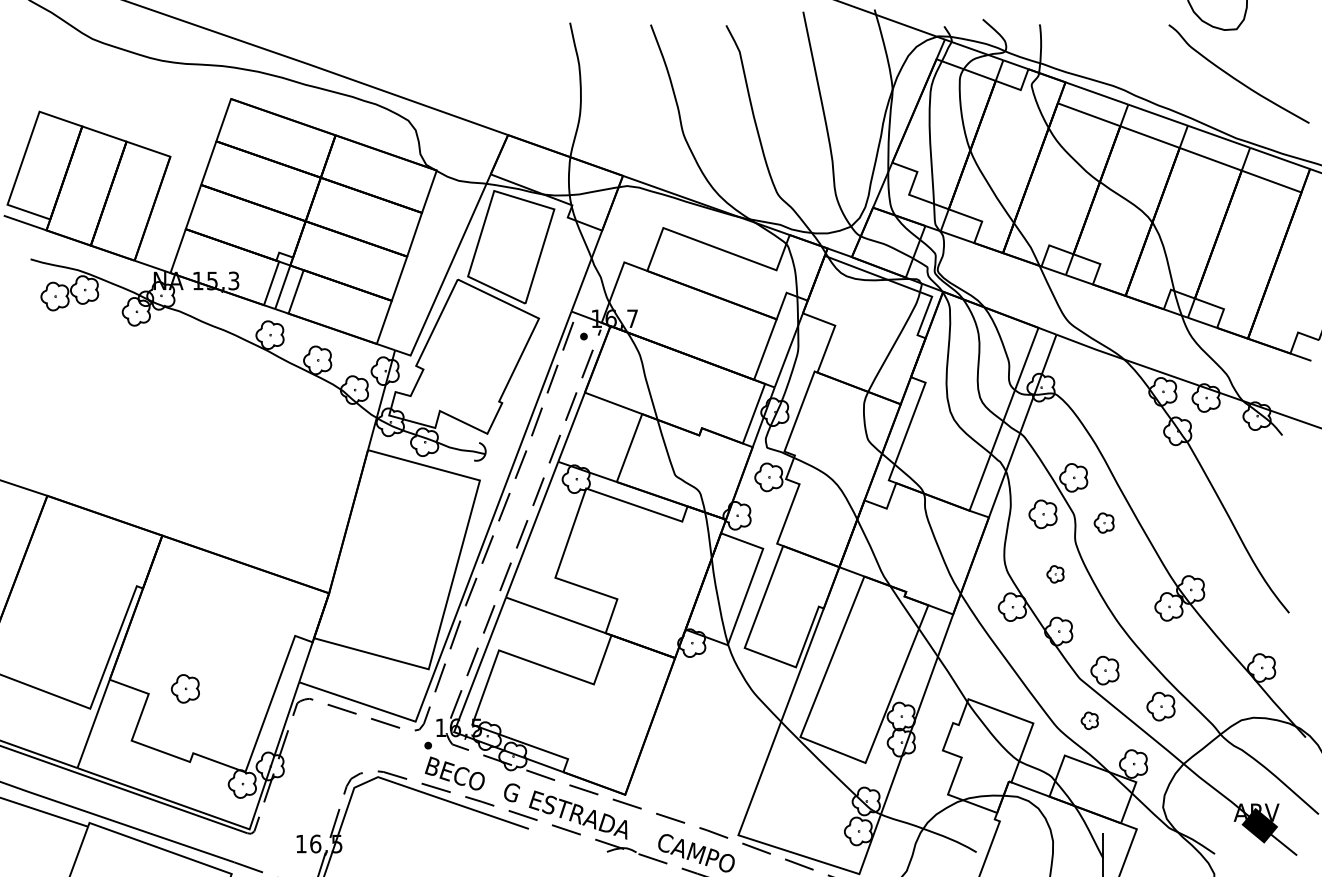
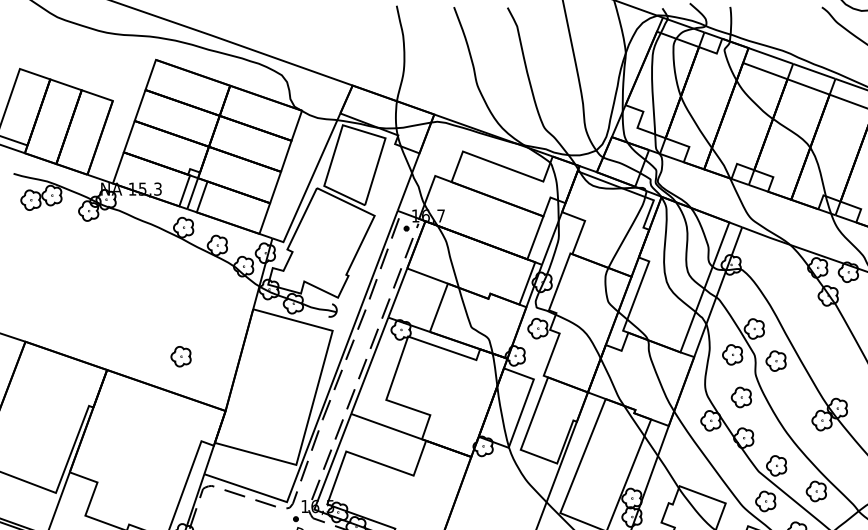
part: (1103, 522) -> (775, 360), size x1.43
part: (1055, 574) -> (741, 397), size x1.67
part: (184, 688) -> (180, 356), moved
part: (1089, 720) -> (765, 501), size x1.67

